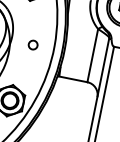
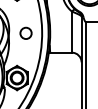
circle: (32, 44) -> (25, 32), size x1.67

